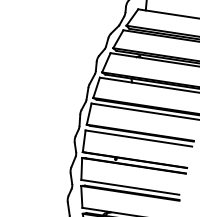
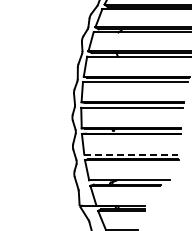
line: (129, 187) -> (130, 154), solid -> dashed

